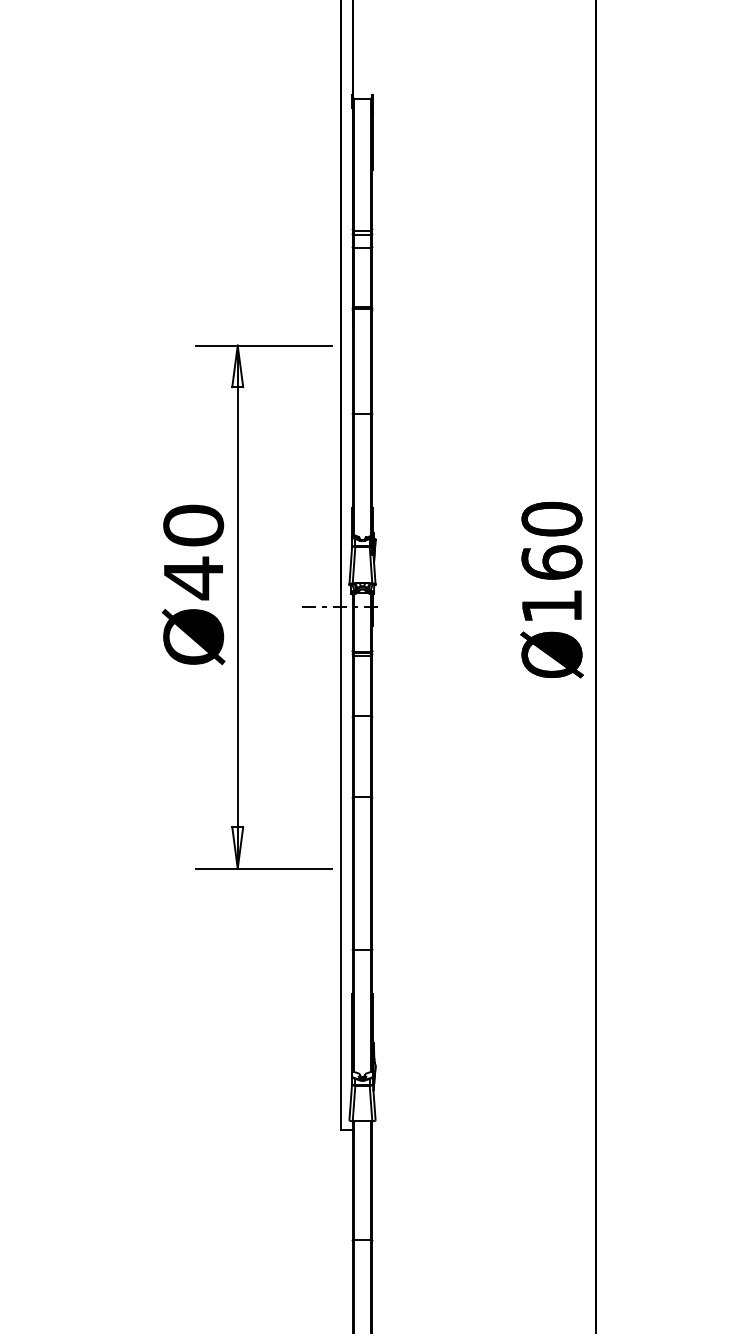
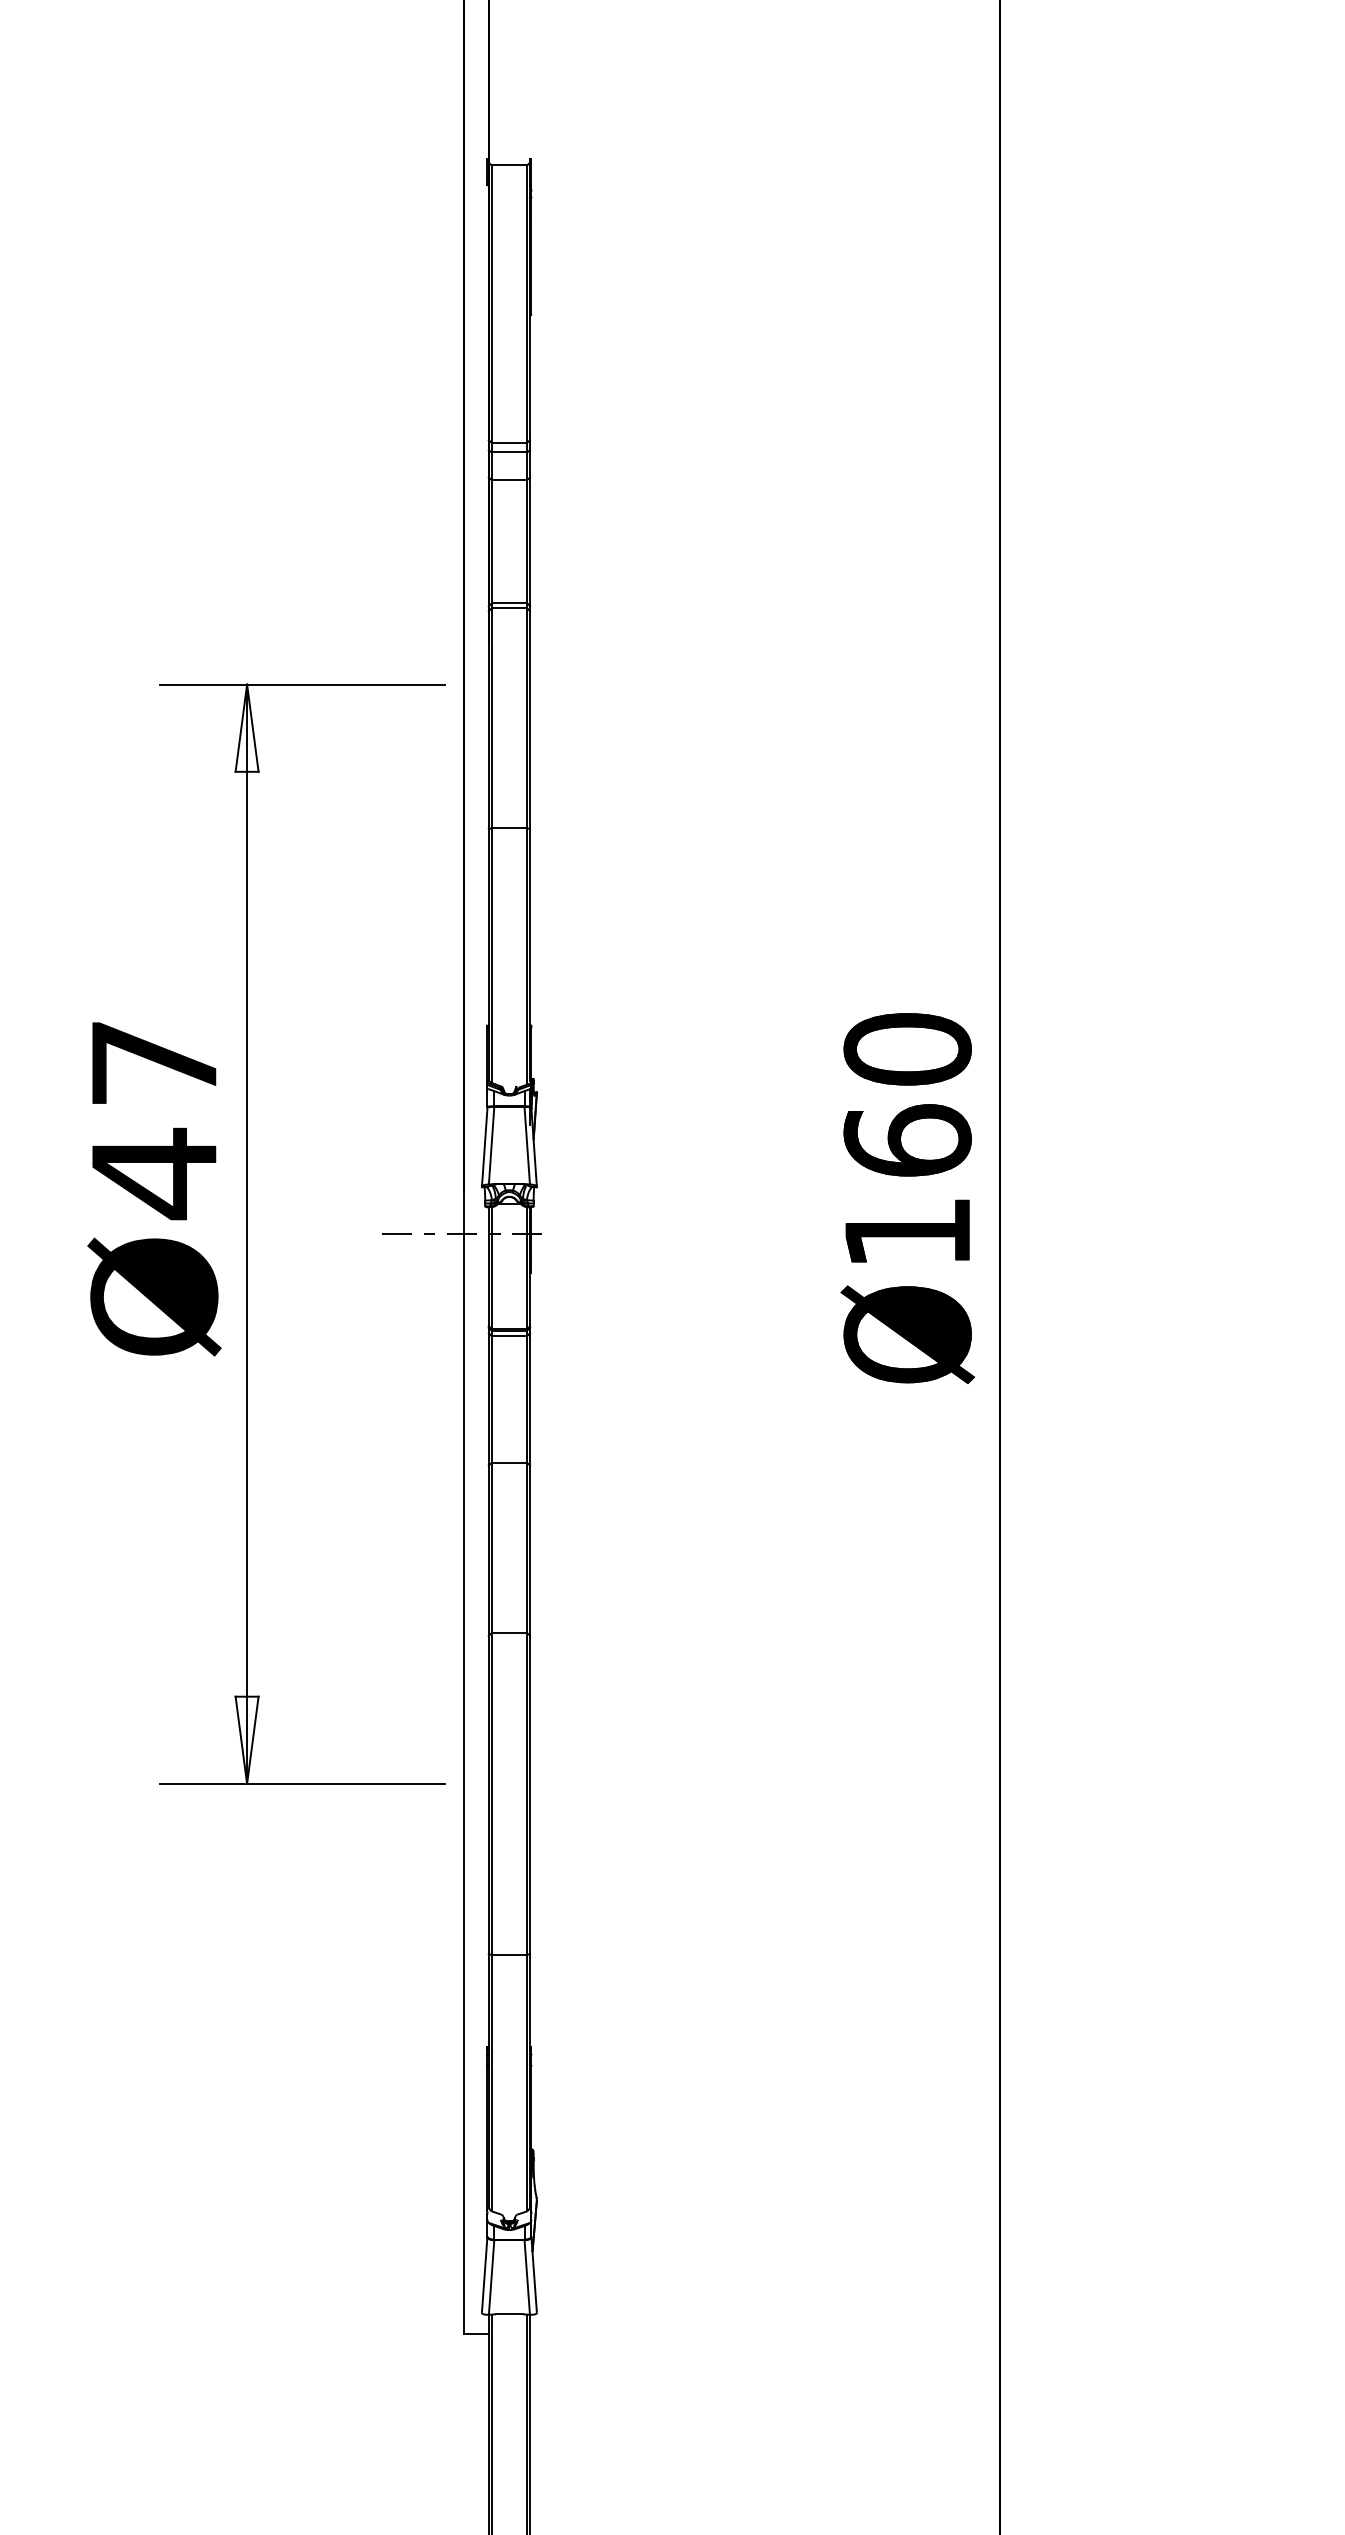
text: (193, 525) -> (154, 1062), Ø40 -> Ø47

